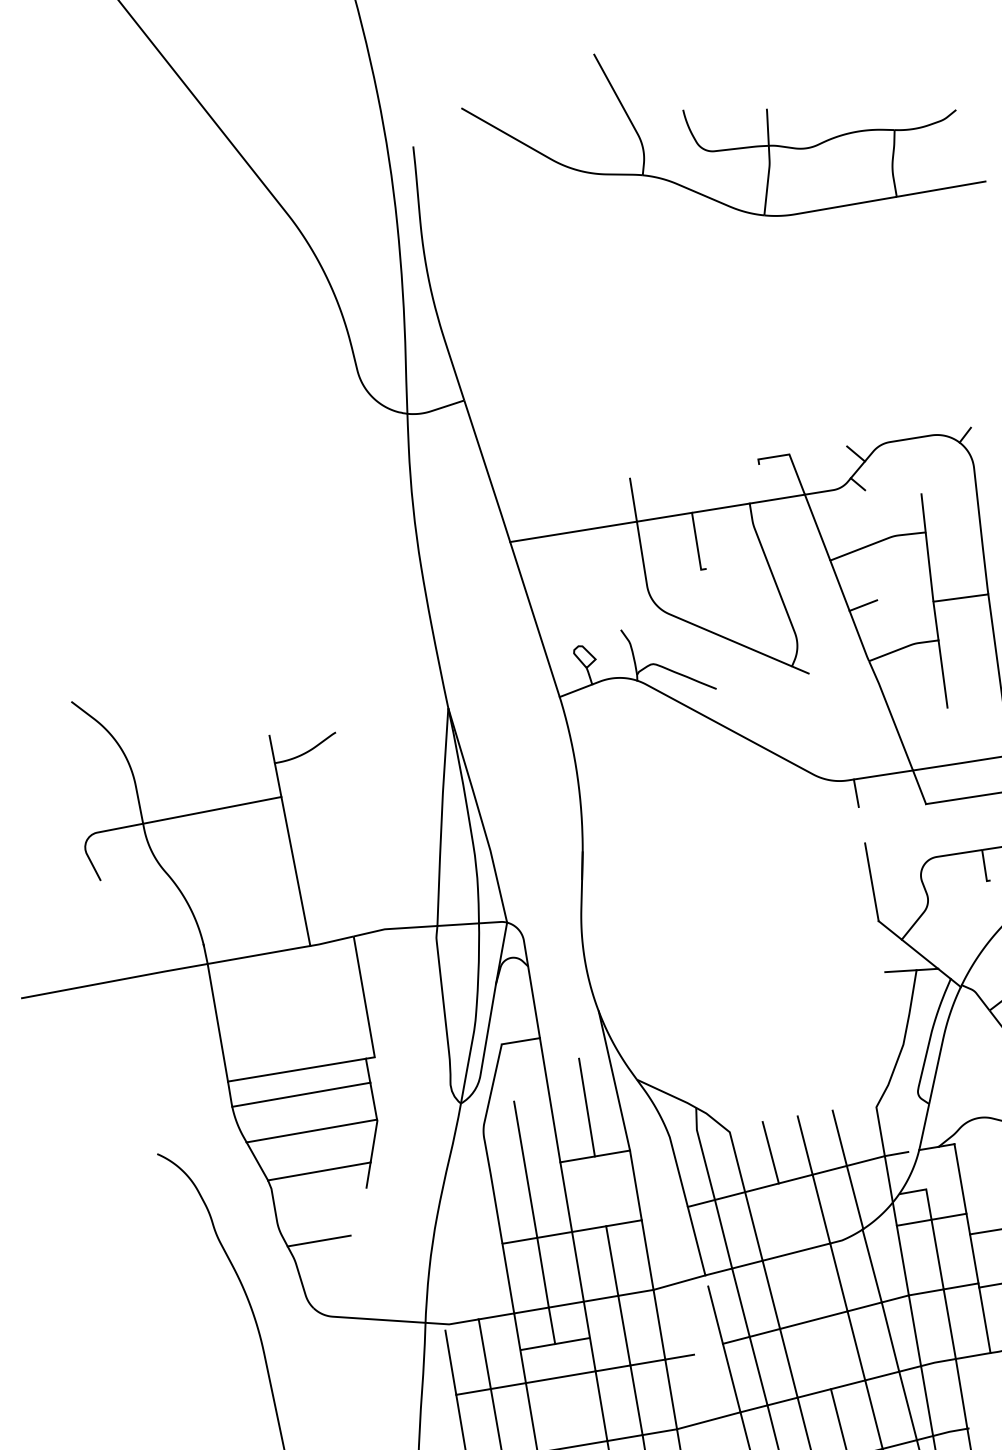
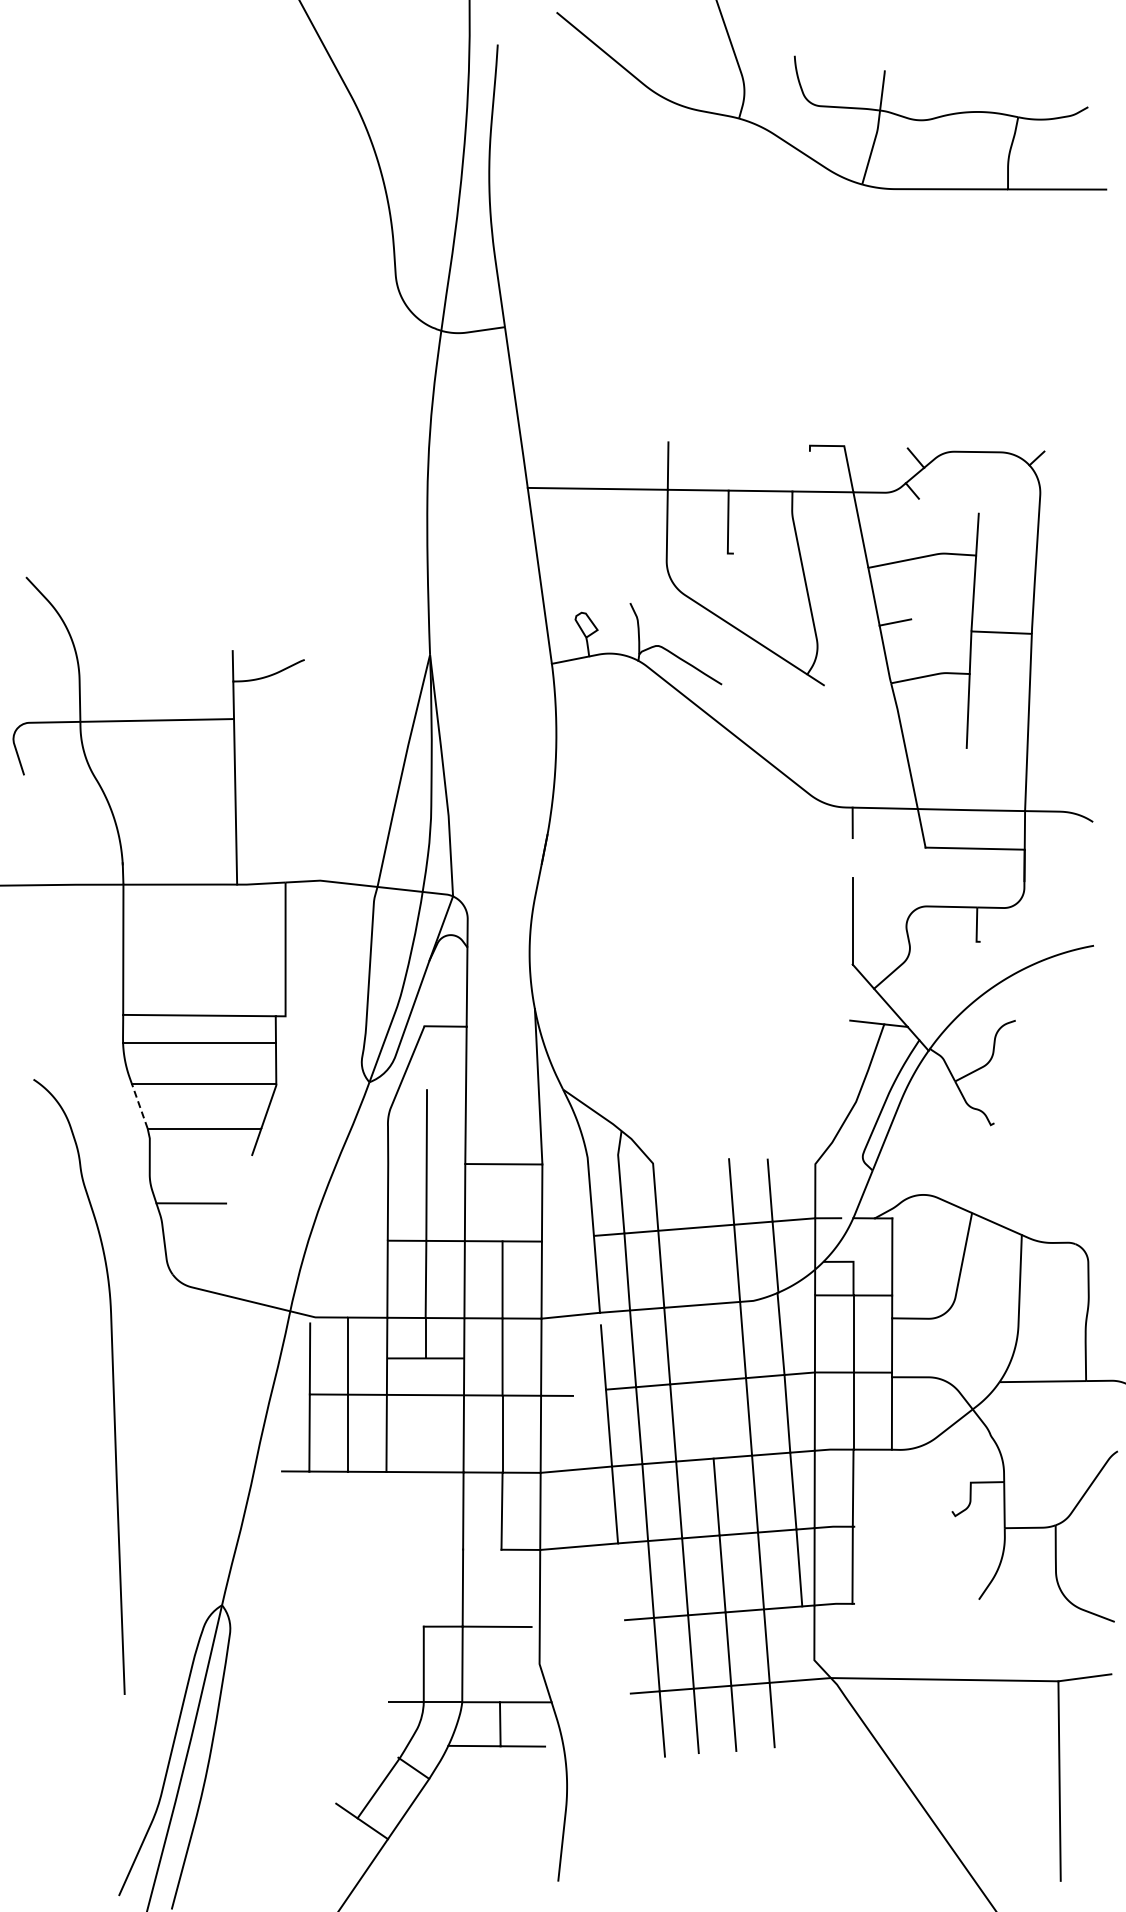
line: (586, 1107) -> (503, 1110), removed
line: (770, 1152) -> (693, 1192), removed
line: (257, 1161) -> (139, 1106), solid -> dashed

